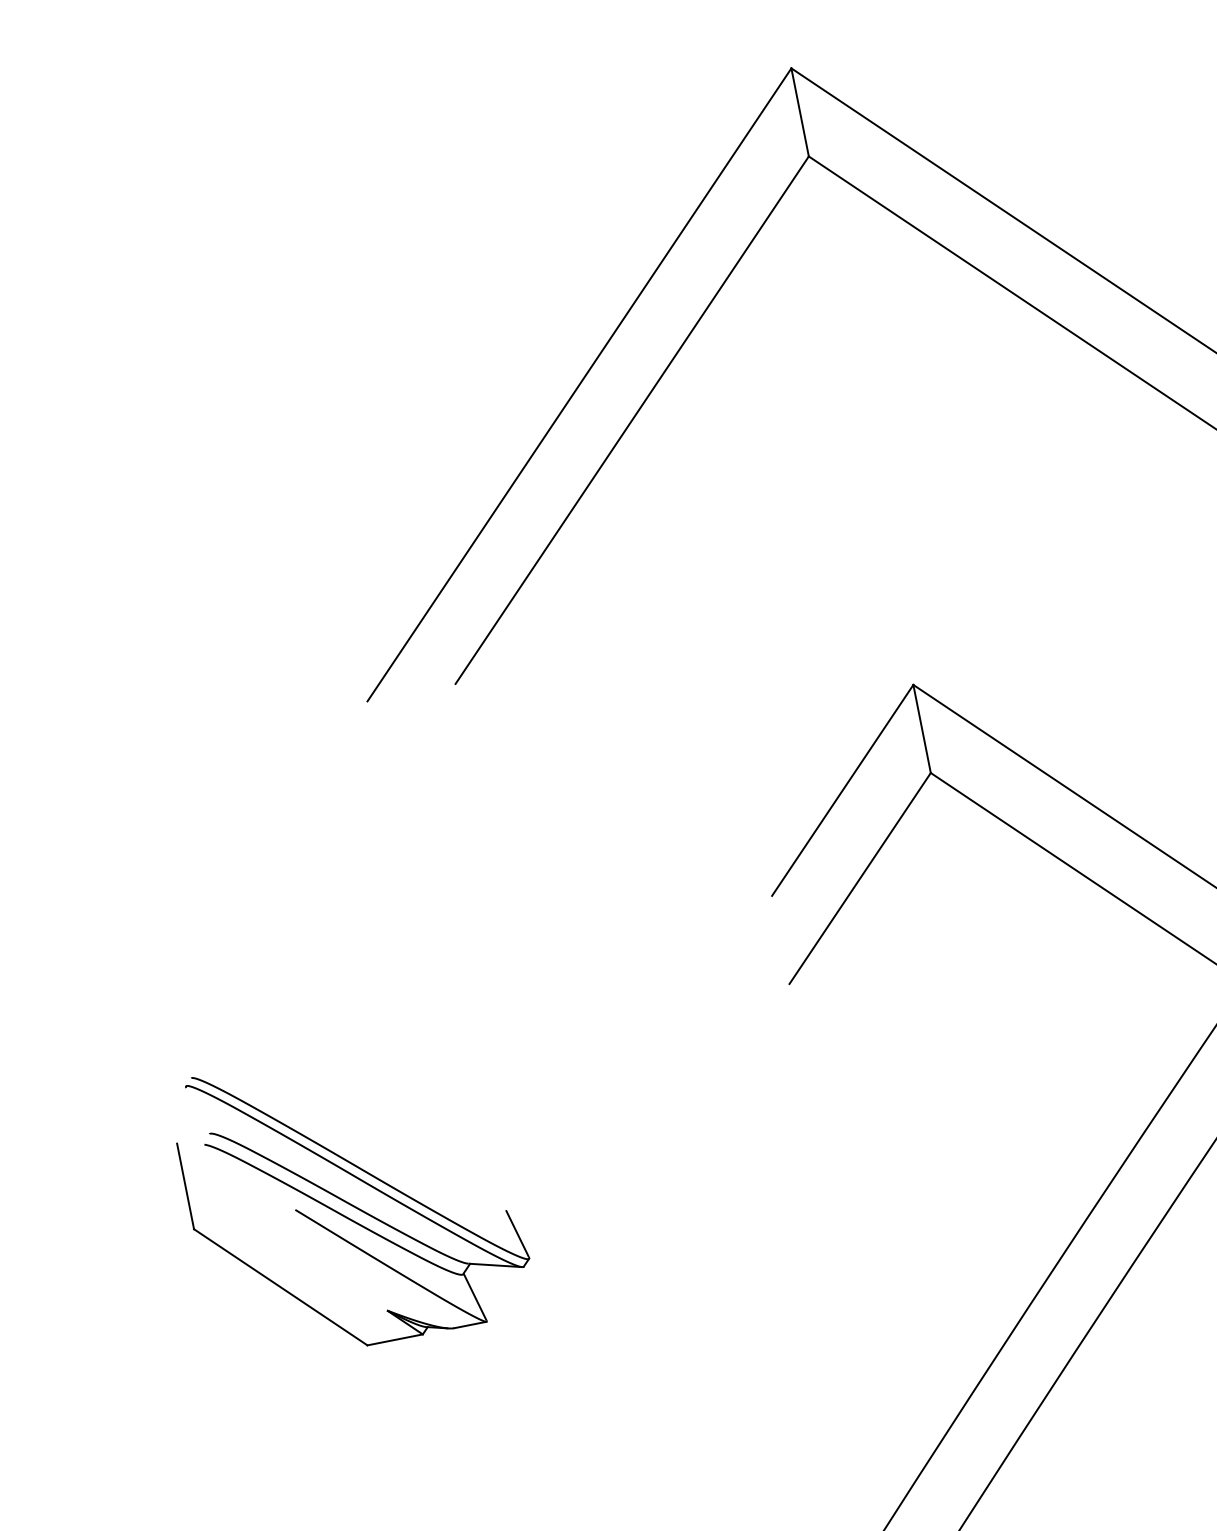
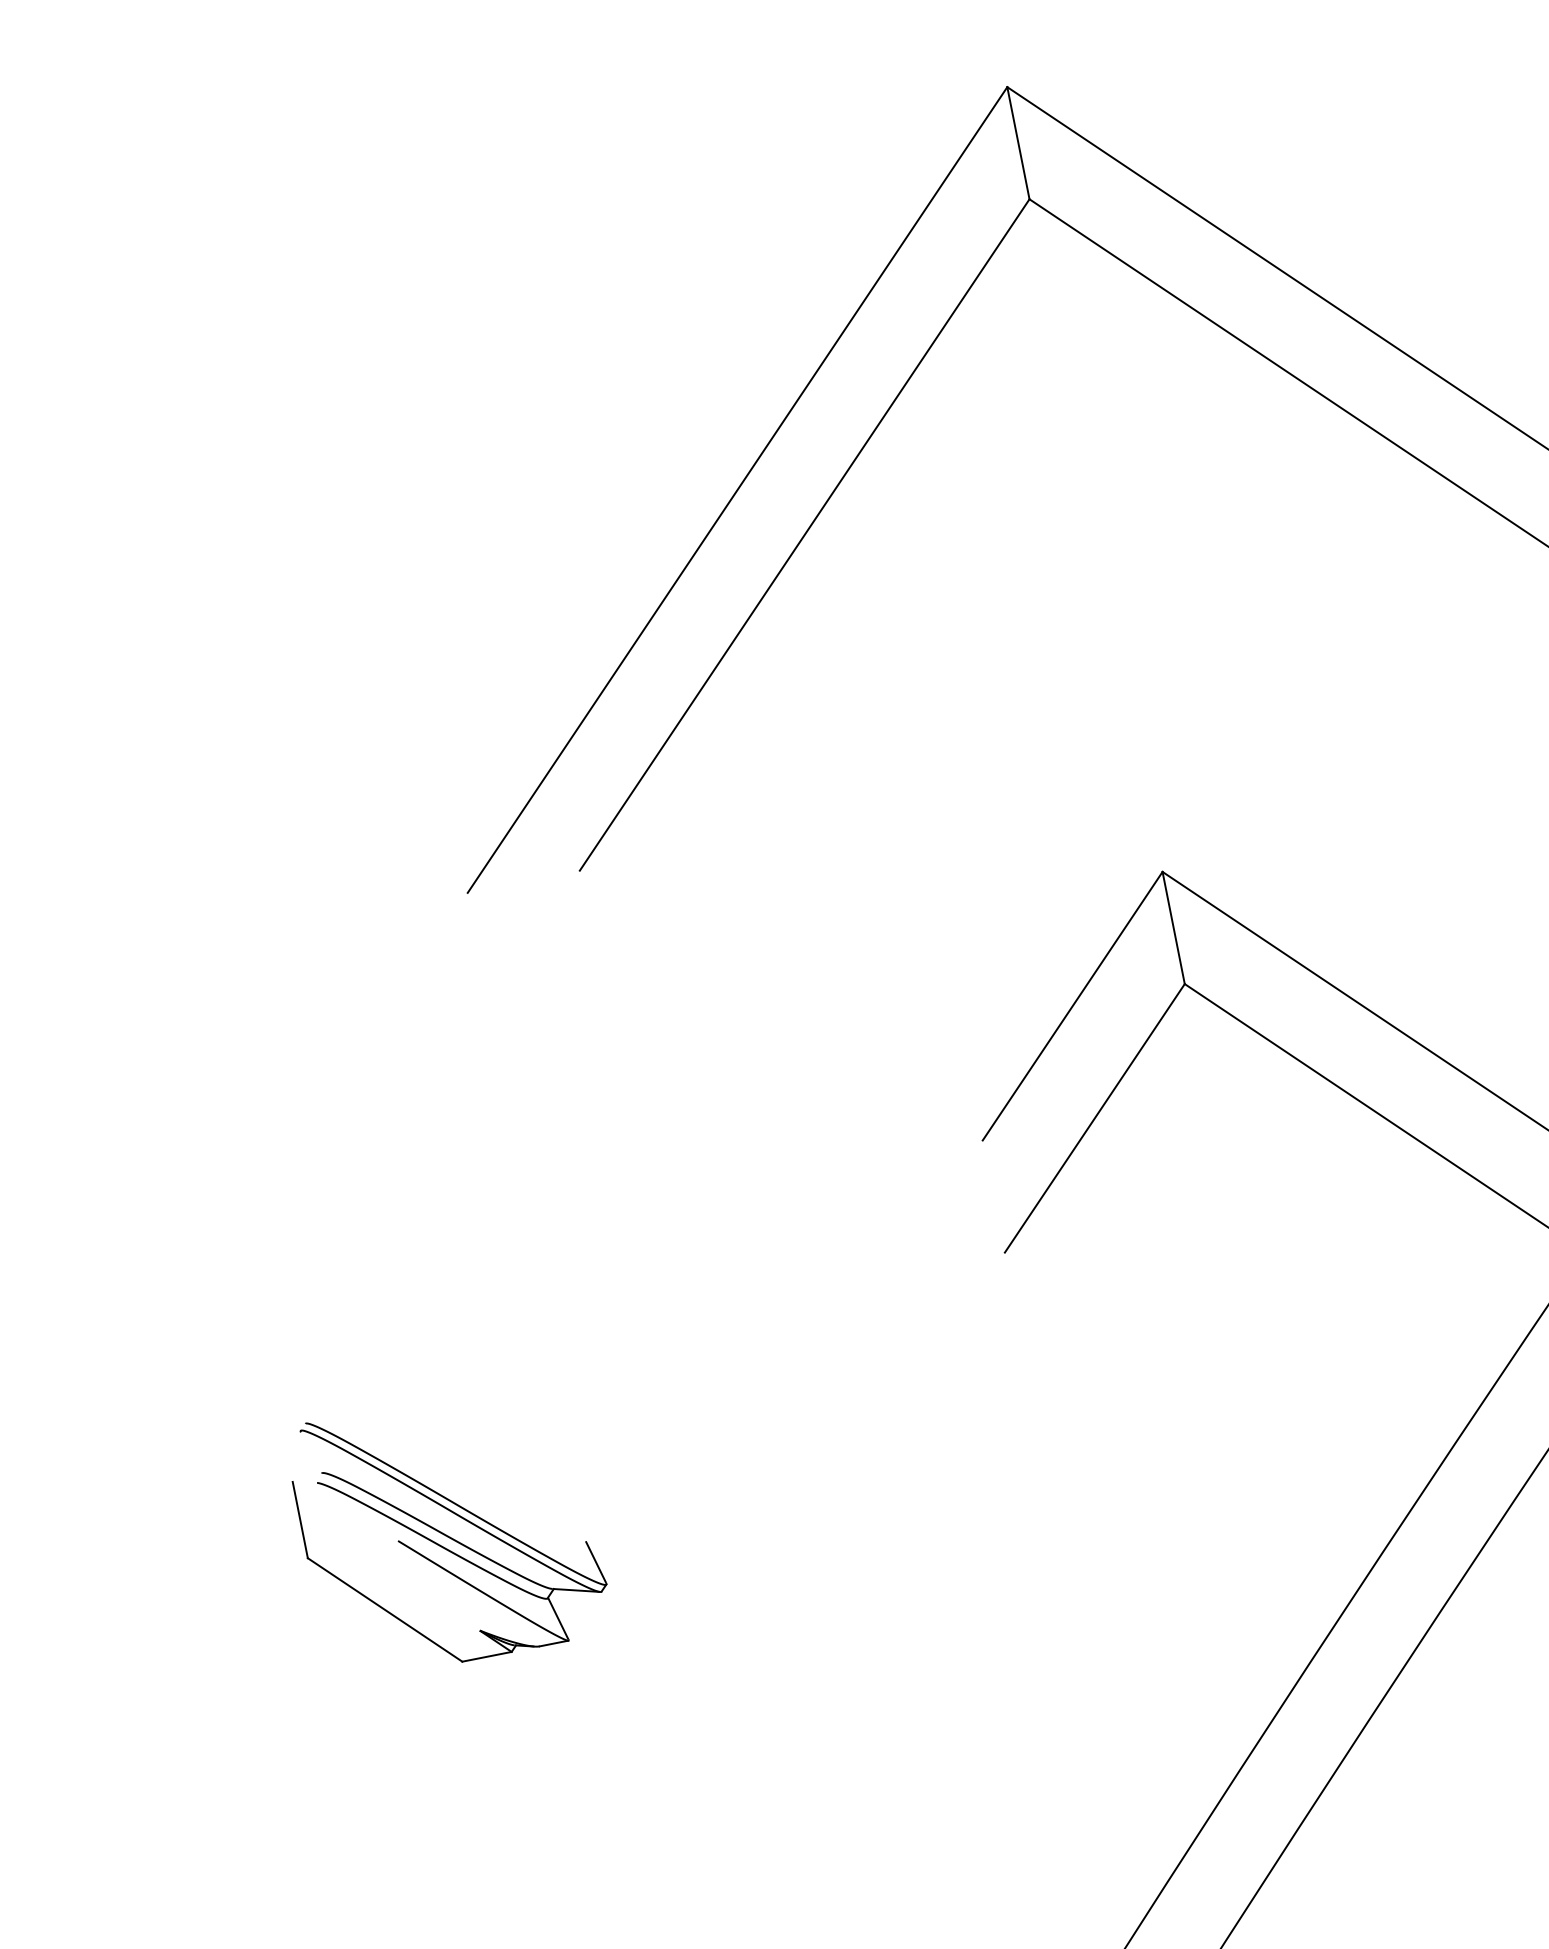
part: (353, 1211) -> (449, 1542), size x0.7

